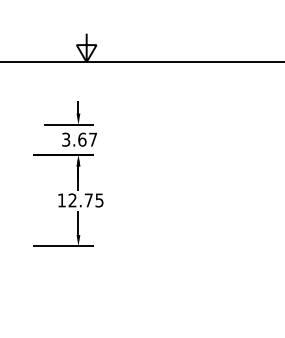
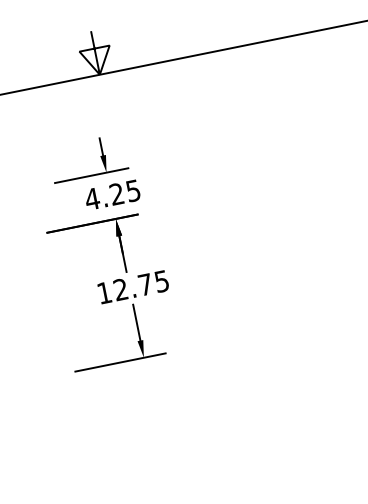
text: (78, 139) -> (111, 194), 3.67 -> 4.25

